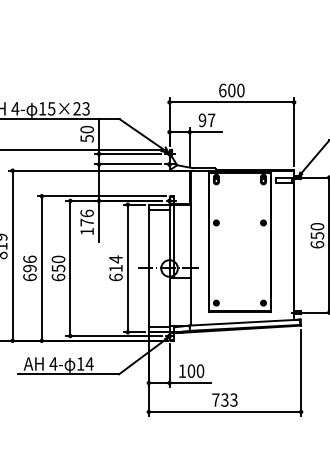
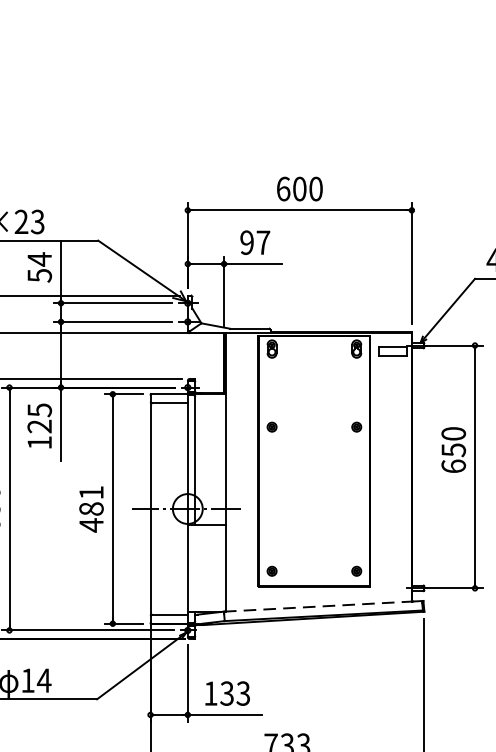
text: (86, 129) -> (38, 259), 50 -> 54
text: (86, 217) -> (38, 417), 176 -> 125
text: (115, 268) -> (90, 509), 614 -> 481
line: (245, 322) -> (324, 606), solid -> dashed
text: (195, 370) -> (234, 692), 100 -> 133

